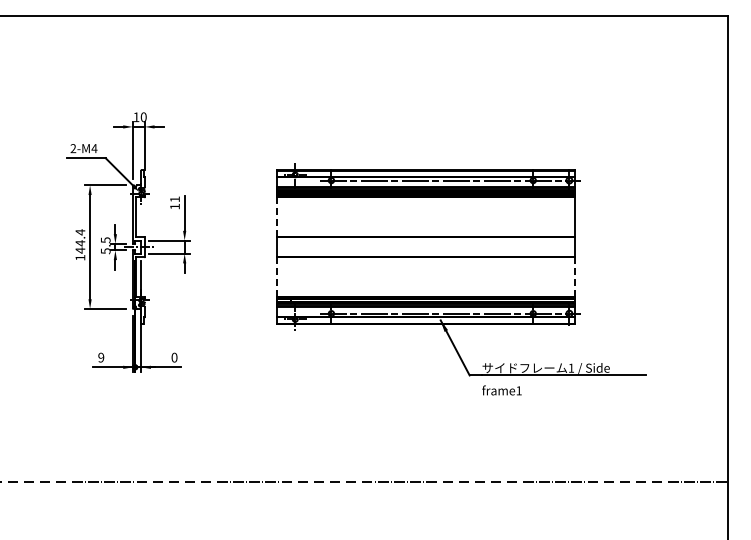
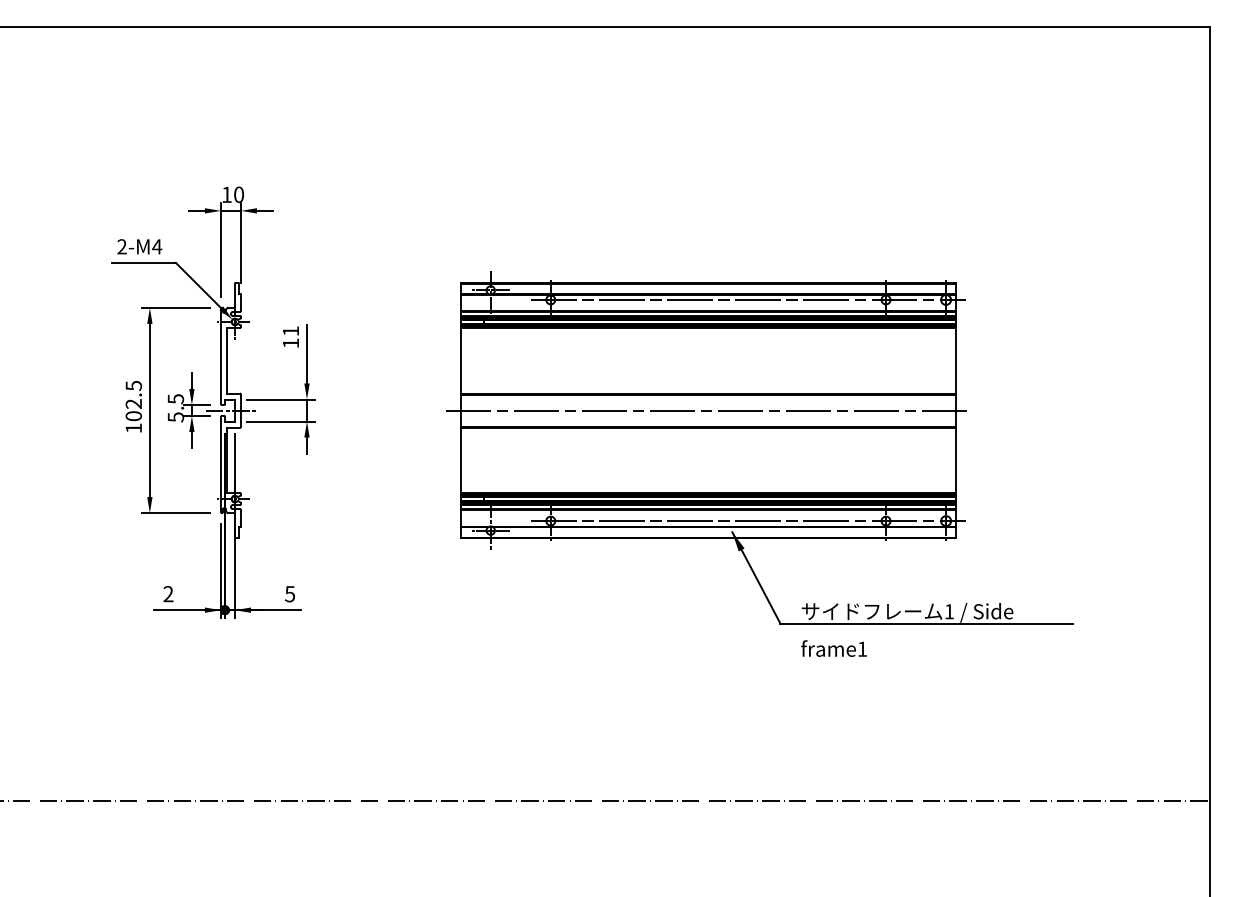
line: (277, 217) -> (461, 361), dashed -> solid
text: (80, 241) -> (133, 401), 144.4 -> 102.5
line: (426, 247) -> (708, 411), added
line: (277, 277) -> (461, 460), dashed -> solid
line: (575, 277) -> (956, 460), dashed -> solid
text: (101, 357) -> (168, 593), 9 -> 2
text: (174, 357) -> (290, 593), 0 -> 5

